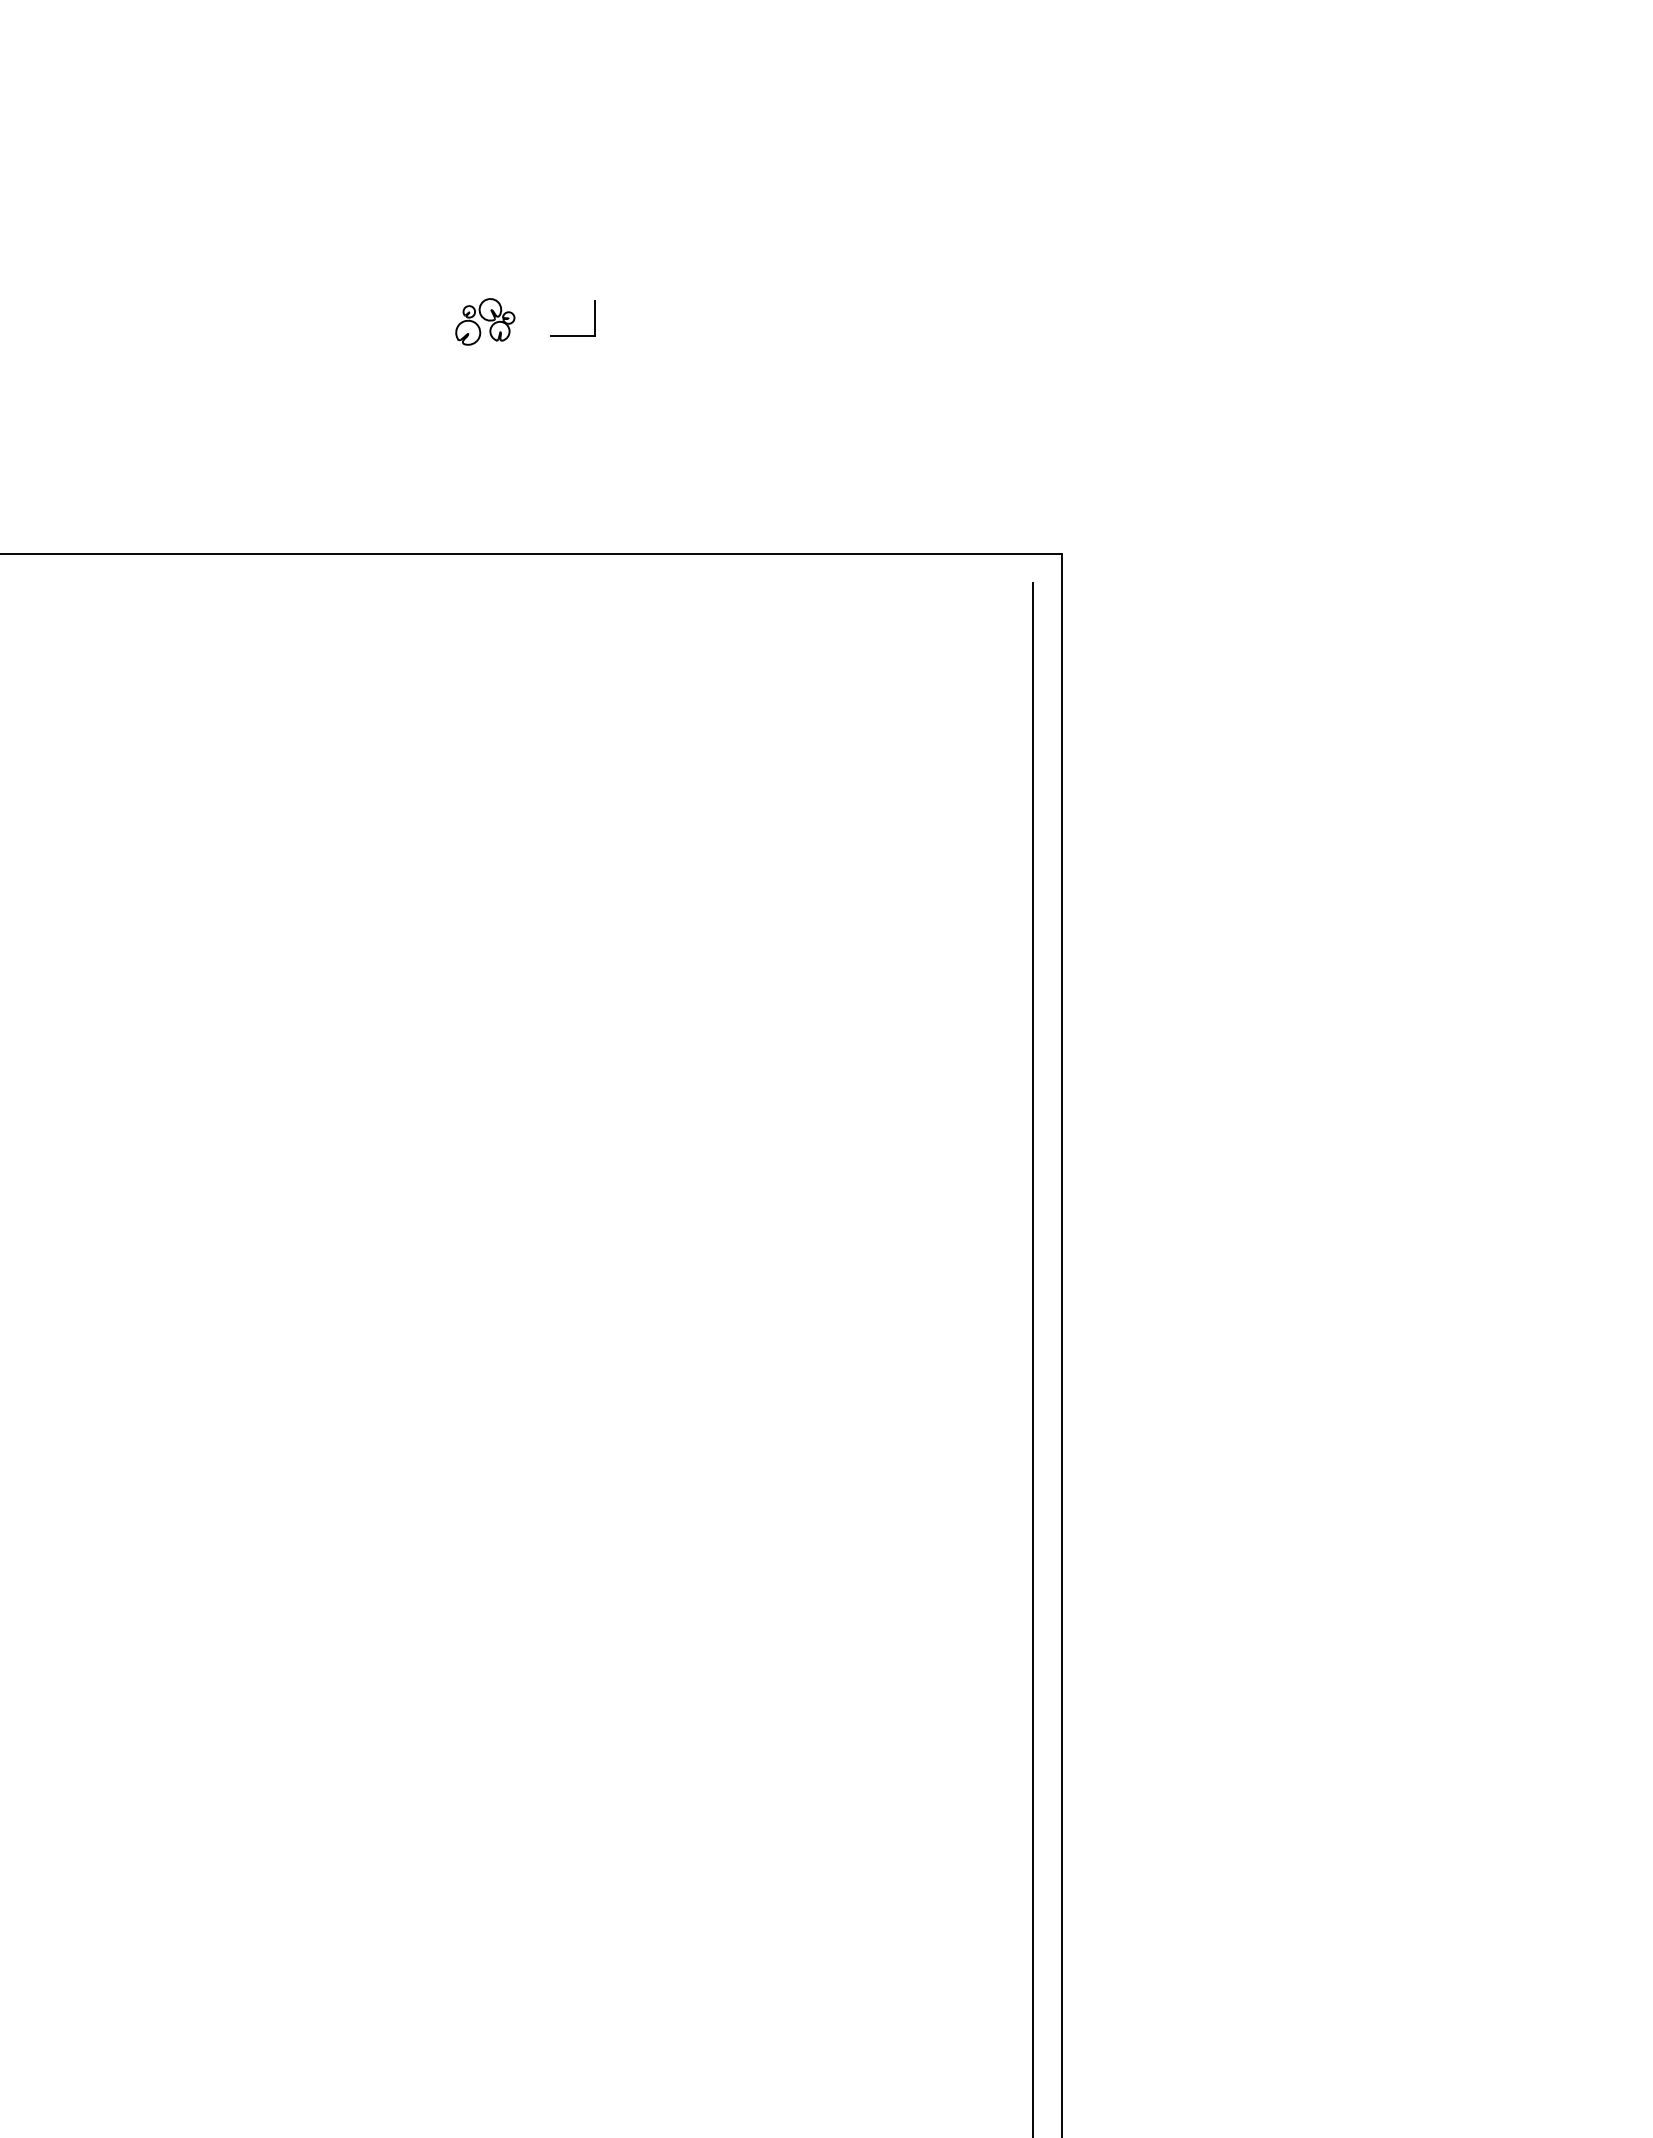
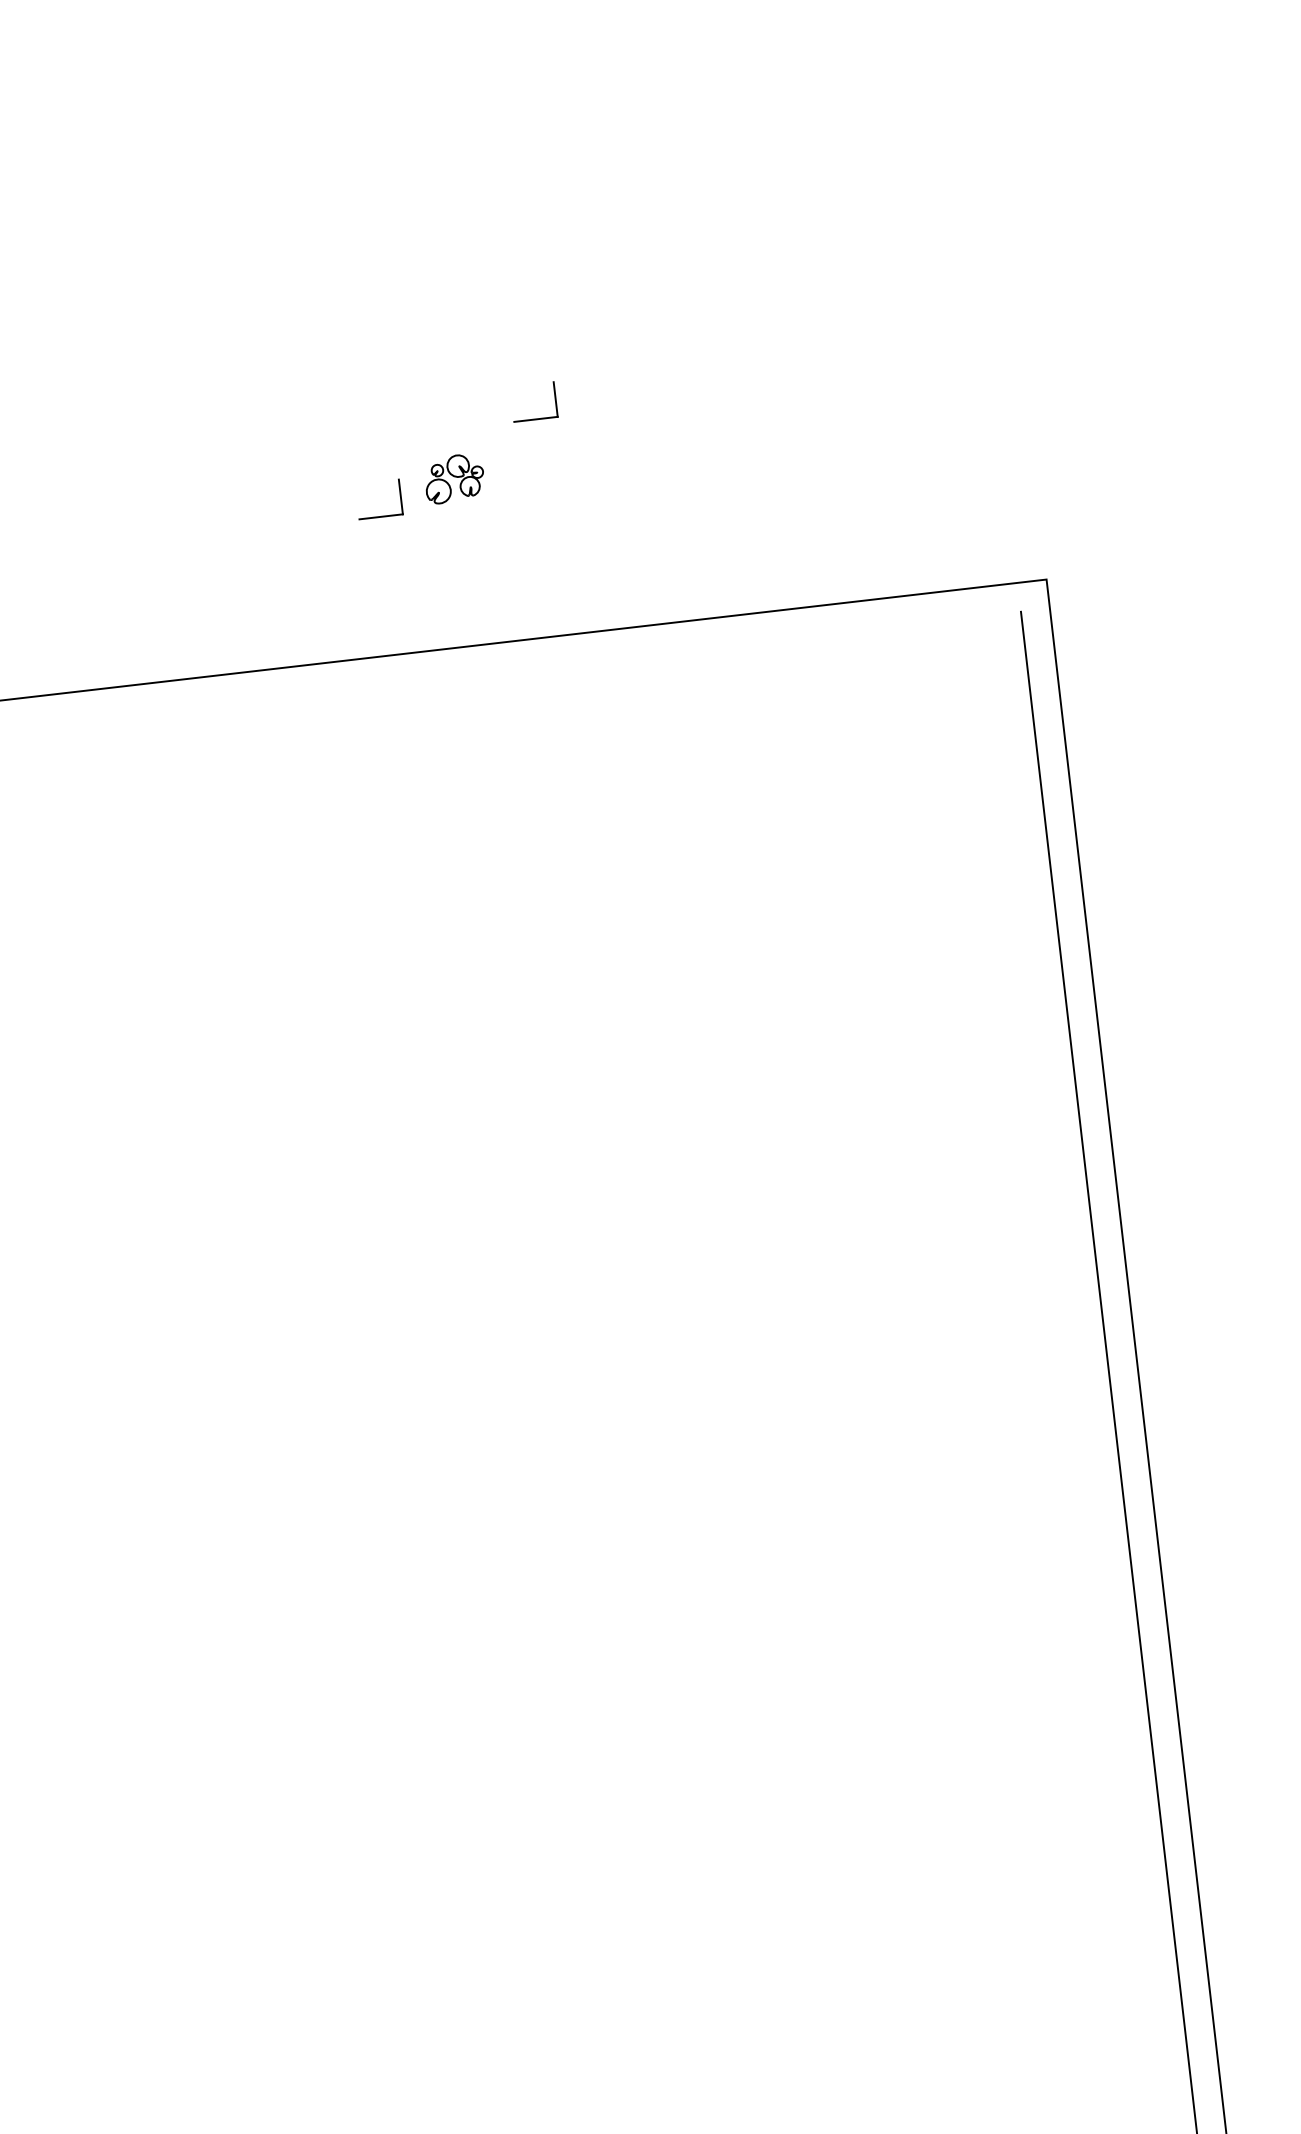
part: (485, 321) -> (454, 478), moved
part: (407, 414) -> (380, 516), added

